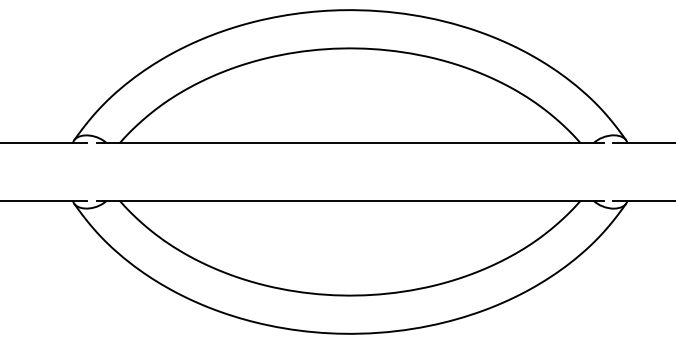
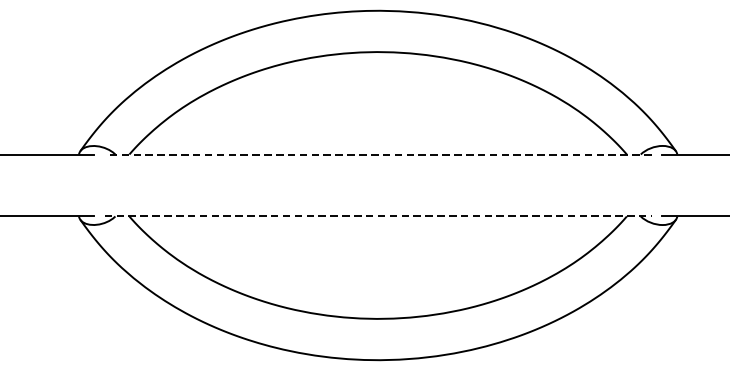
line: (349, 143) -> (377, 154), solid -> dashed
line: (350, 200) -> (378, 216), solid -> dashed

